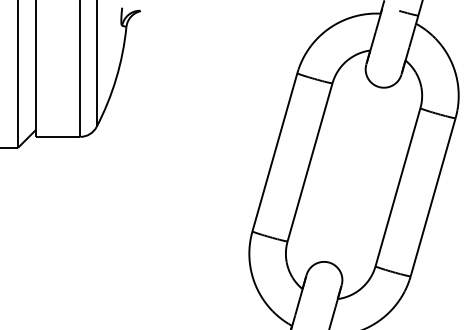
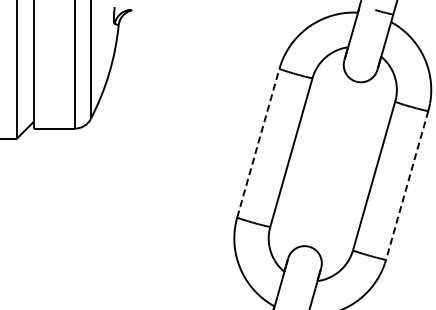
line: (275, 151) -> (258, 142), solid -> dashed
line: (433, 197) -> (407, 185), solid -> dashed

